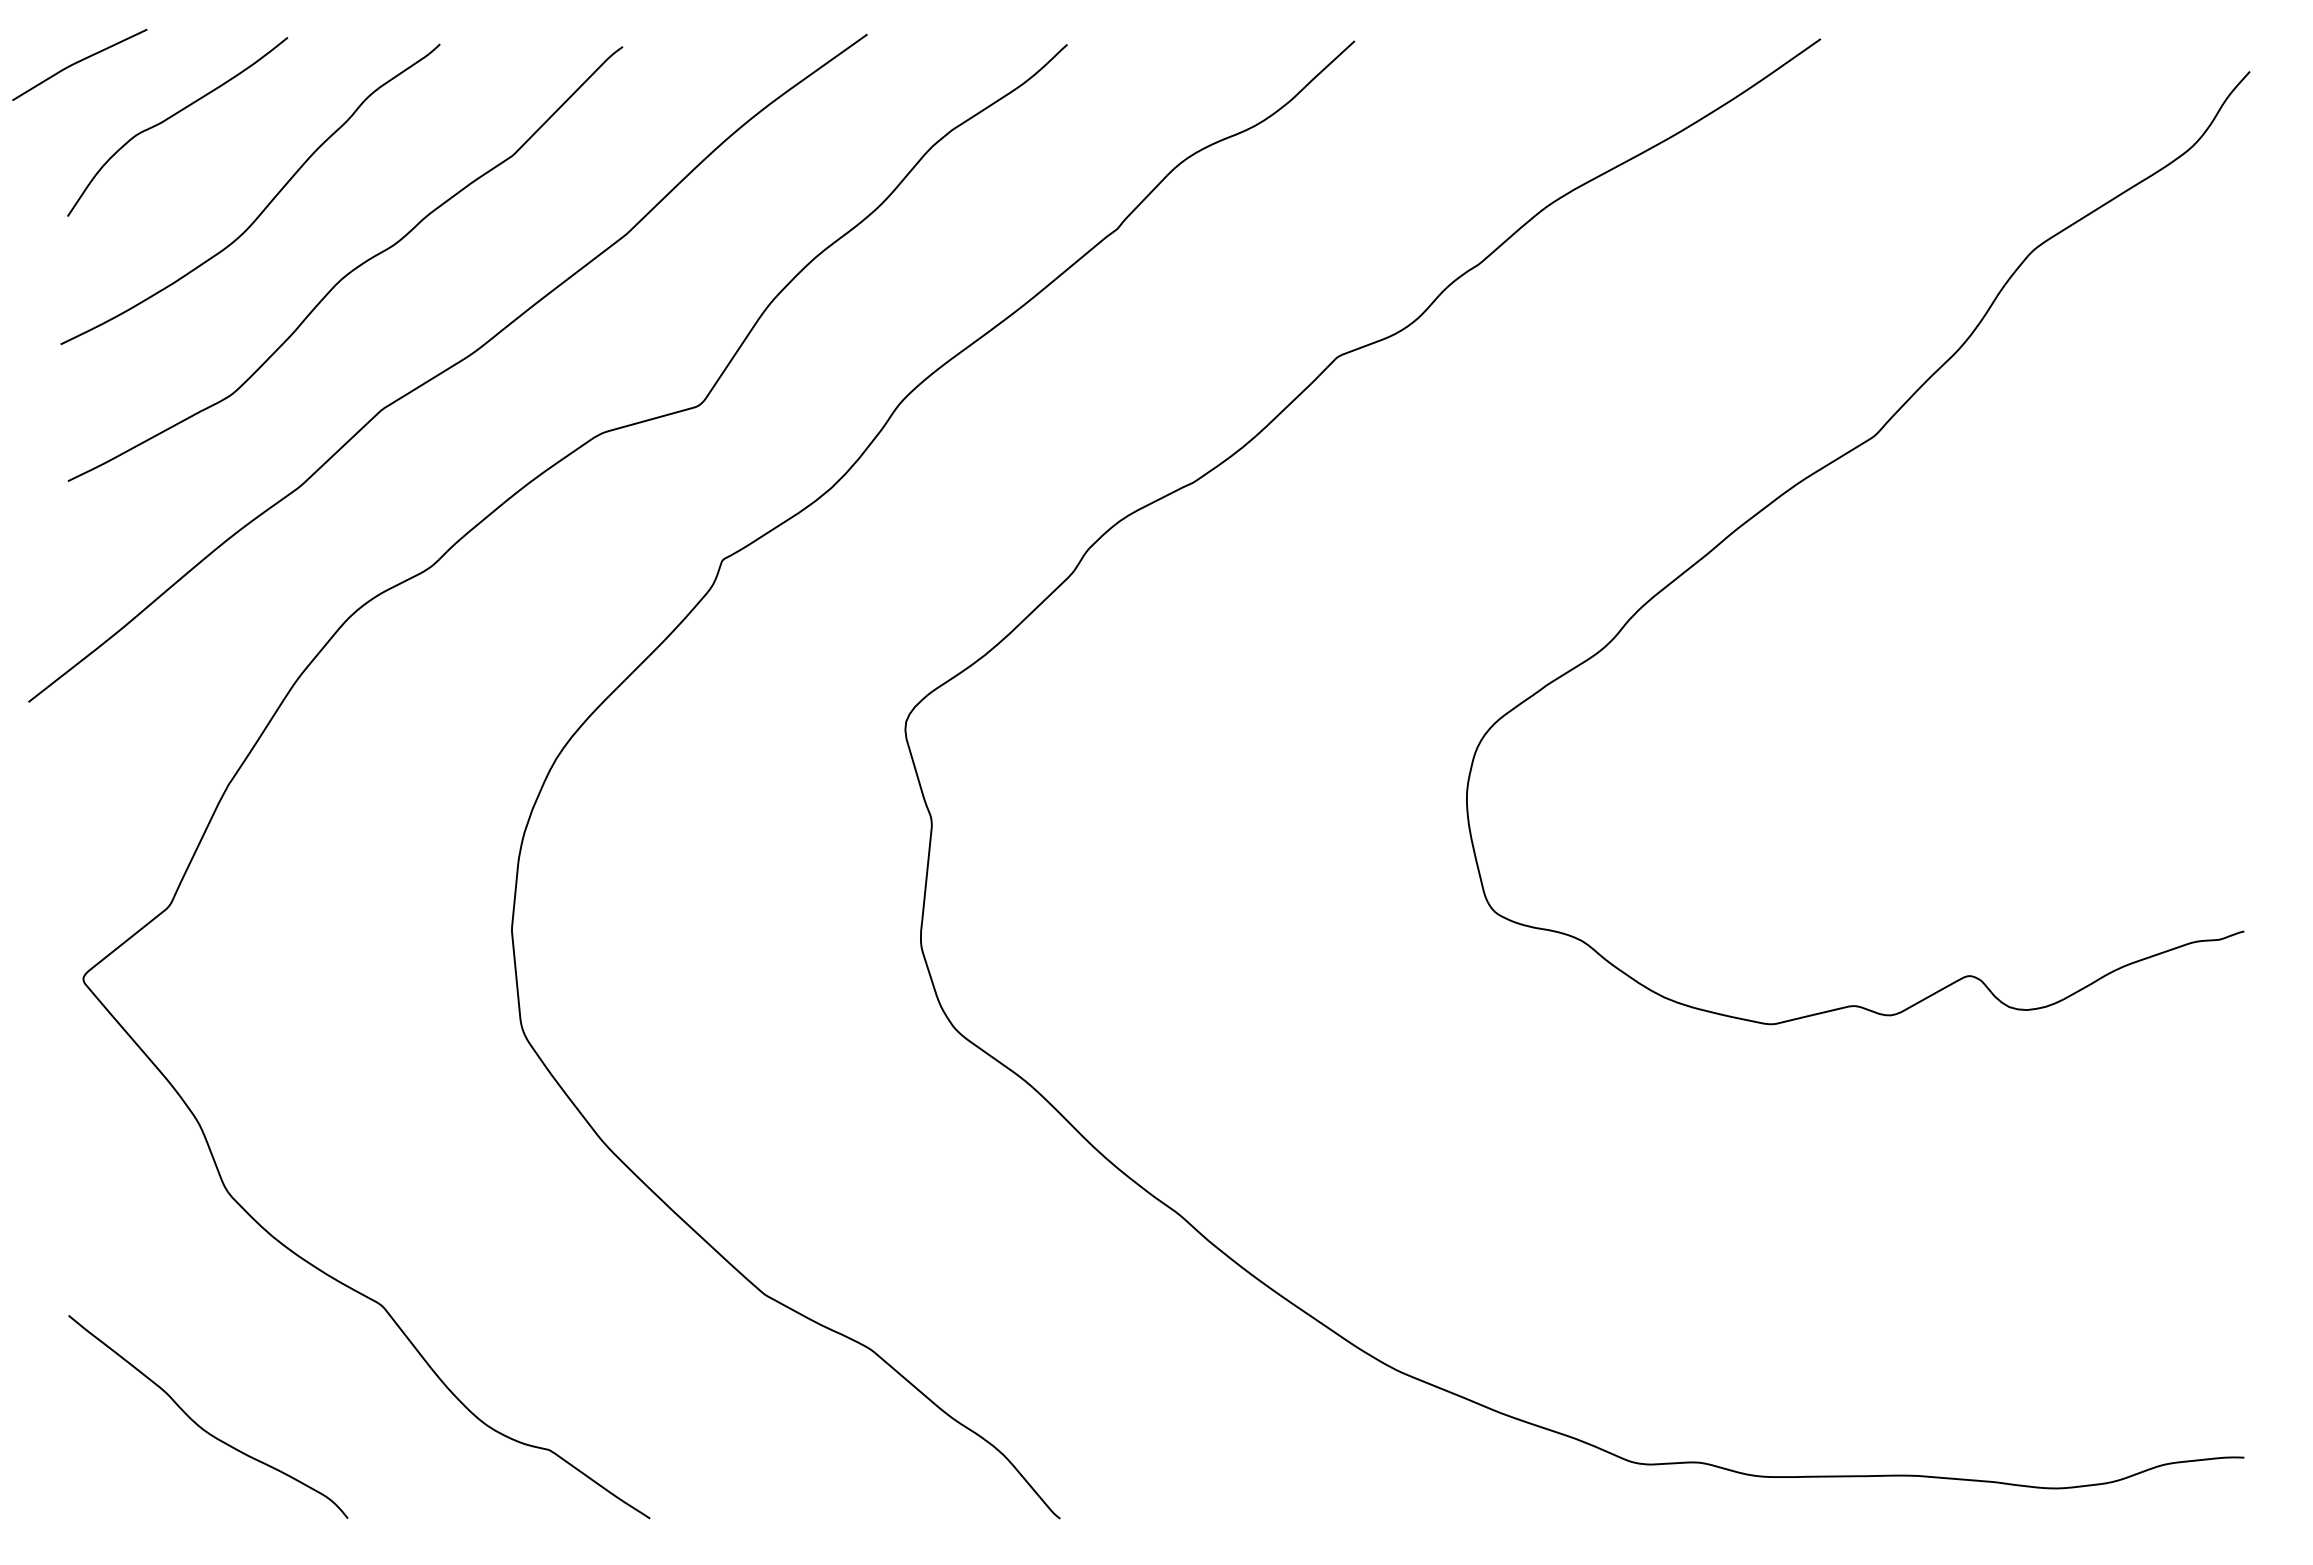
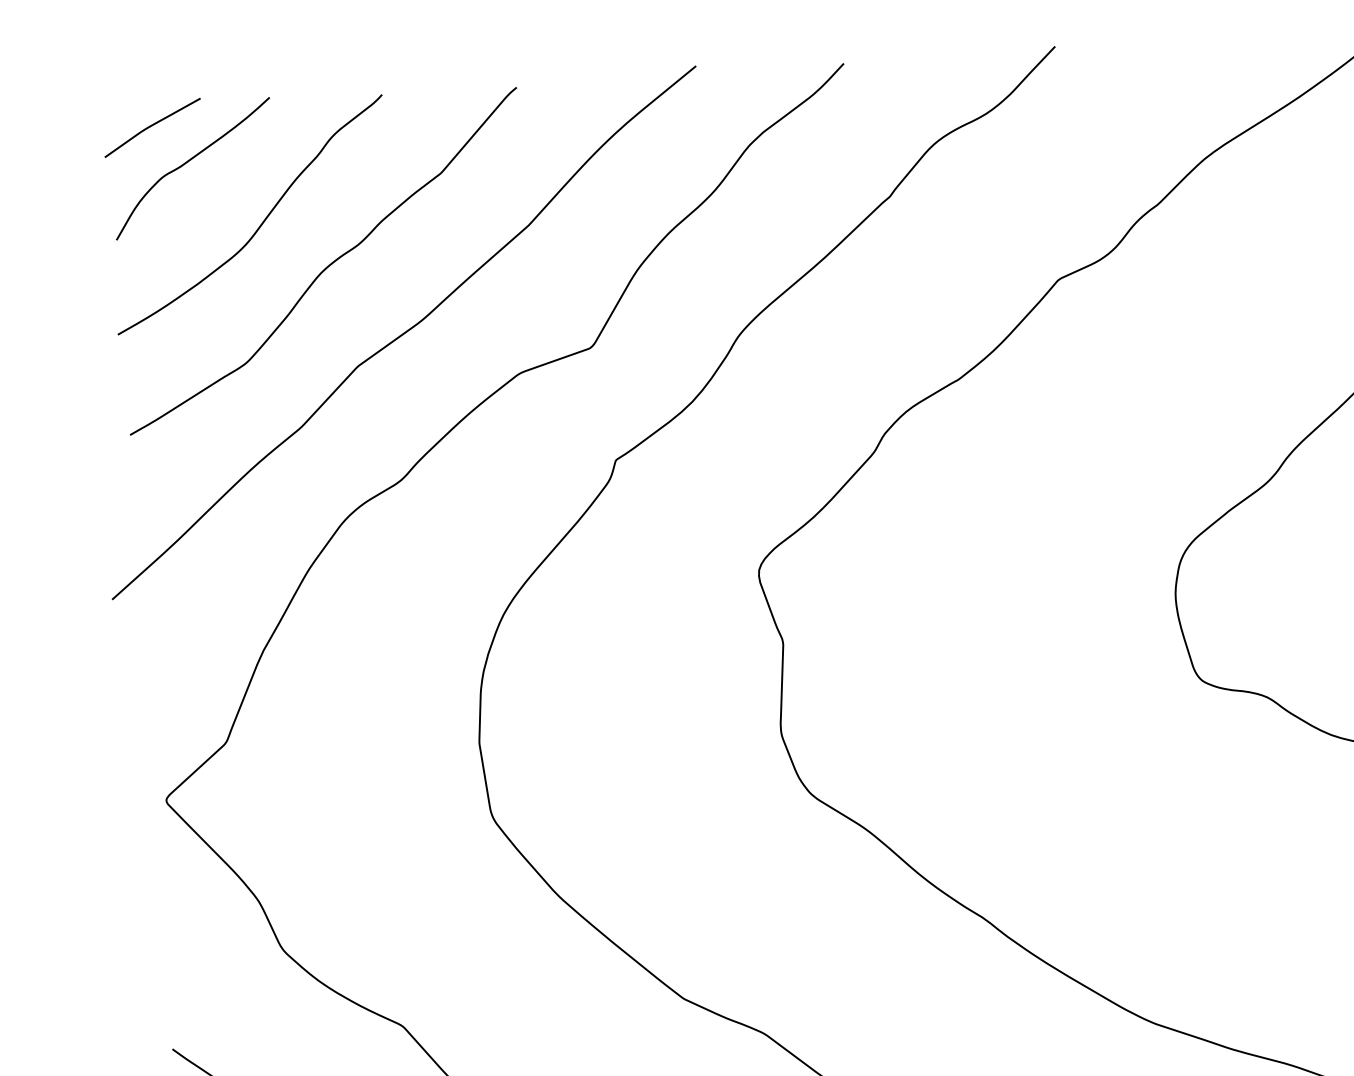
curve: (79, 62) -> (152, 126), moved

